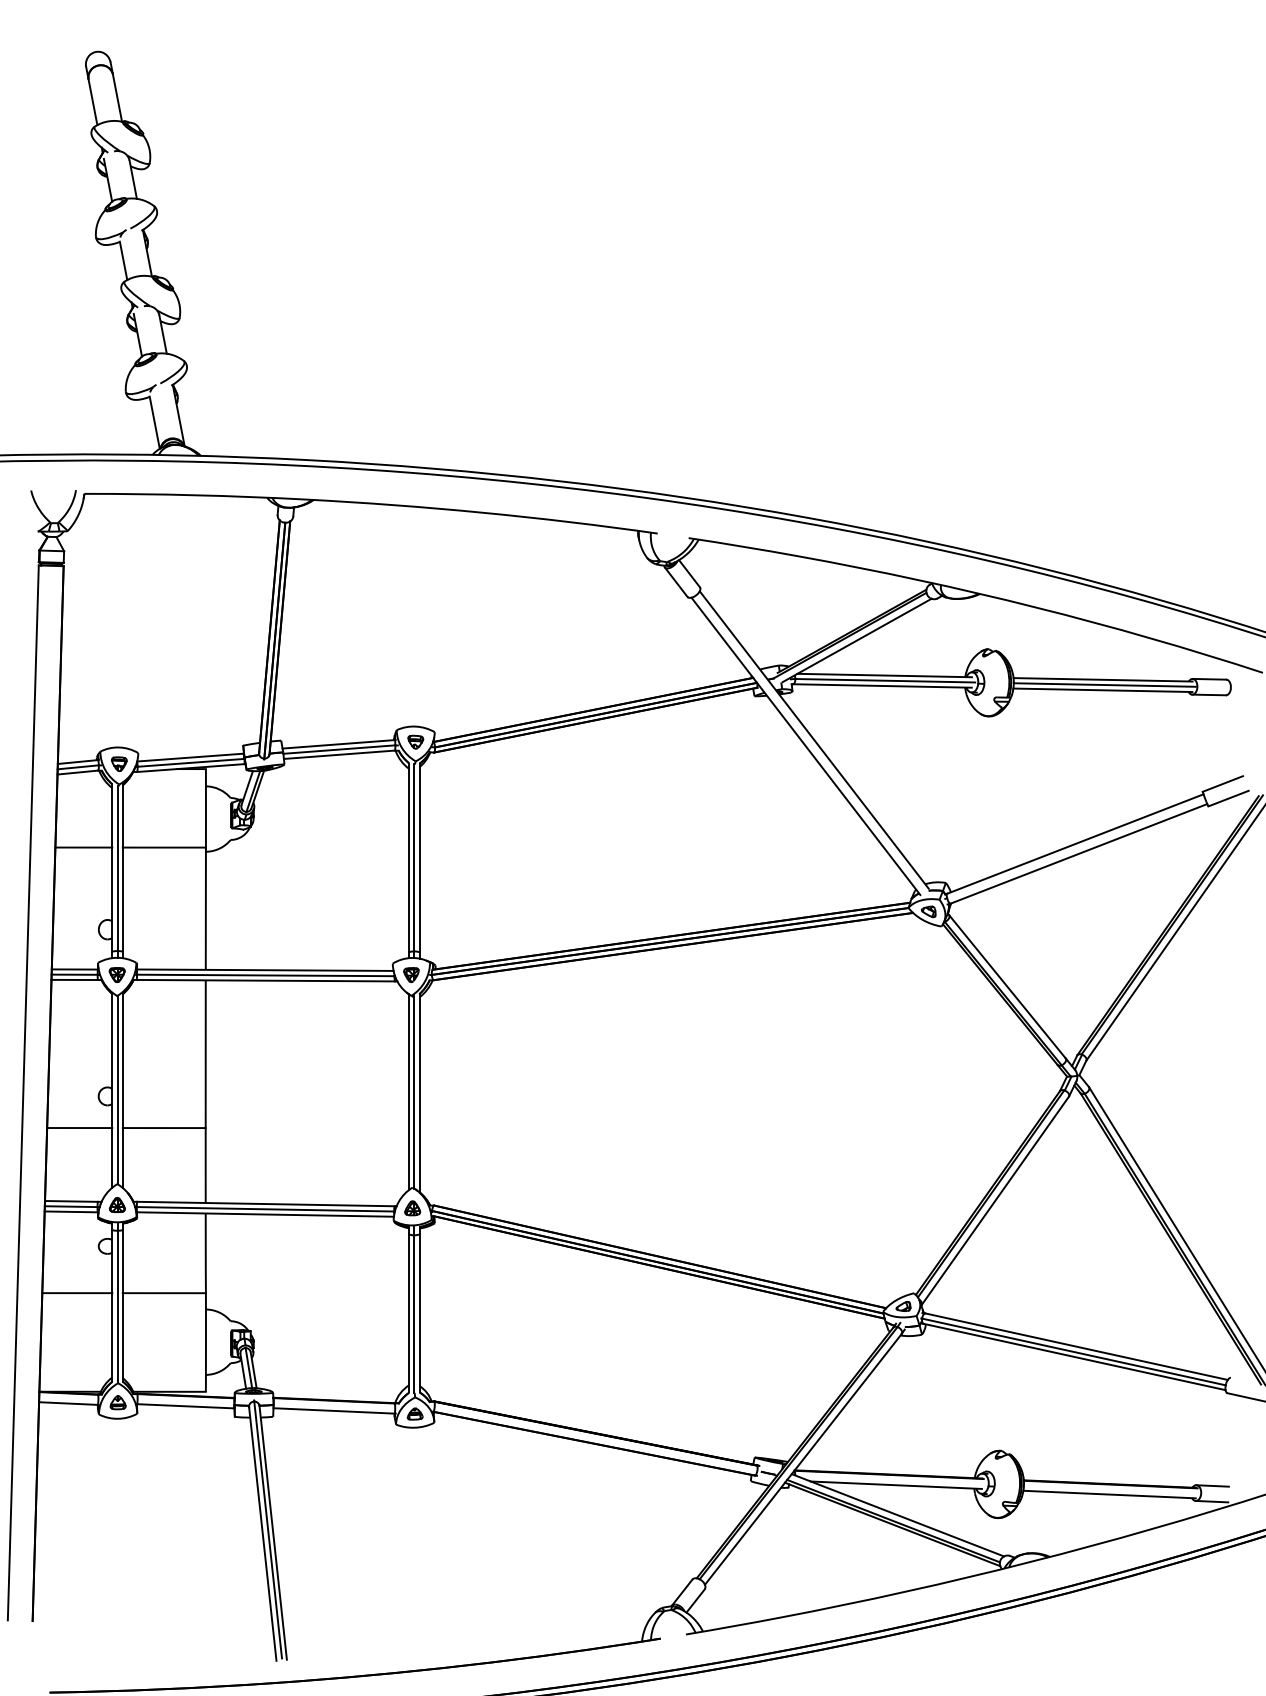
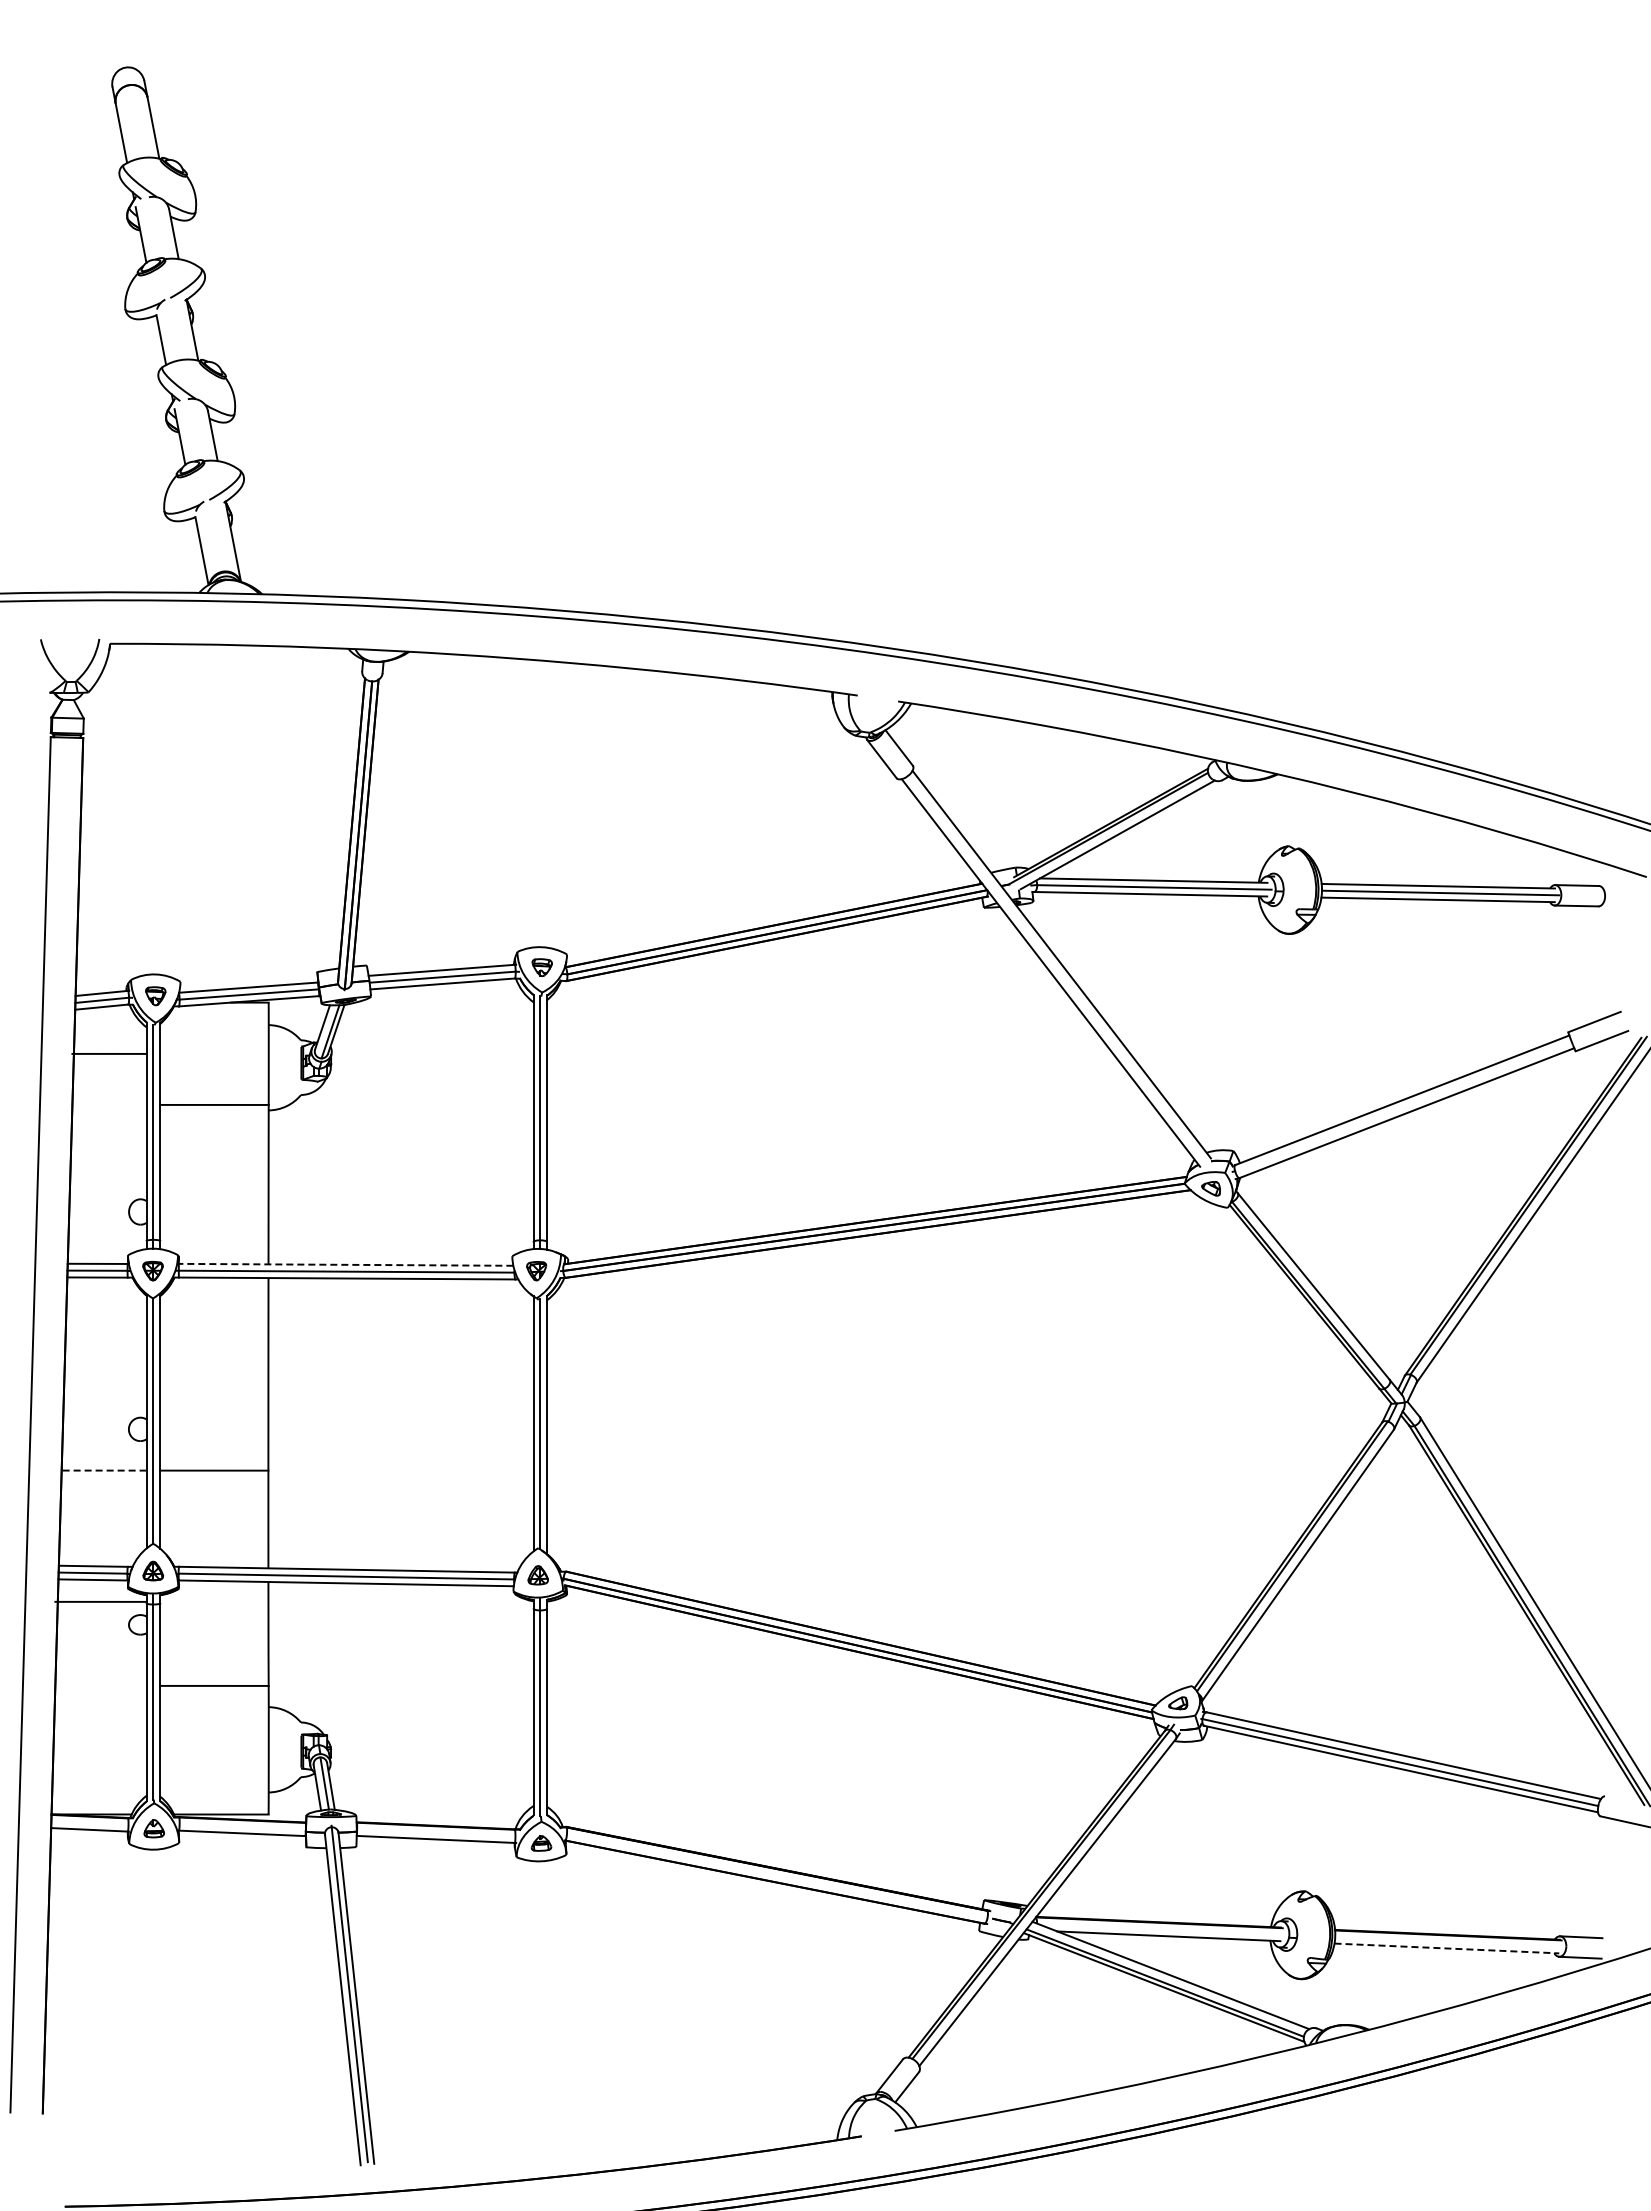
line: (83, 847) -> (109, 1053), moved
line: (264, 969) -> (345, 1264), solid -> dashed
line: (79, 1127) -> (103, 1470), solid -> dashed
line: (76, 1292) -> (100, 1601), moved
line: (1110, 1494) -> (1447, 1948), solid -> dashed

